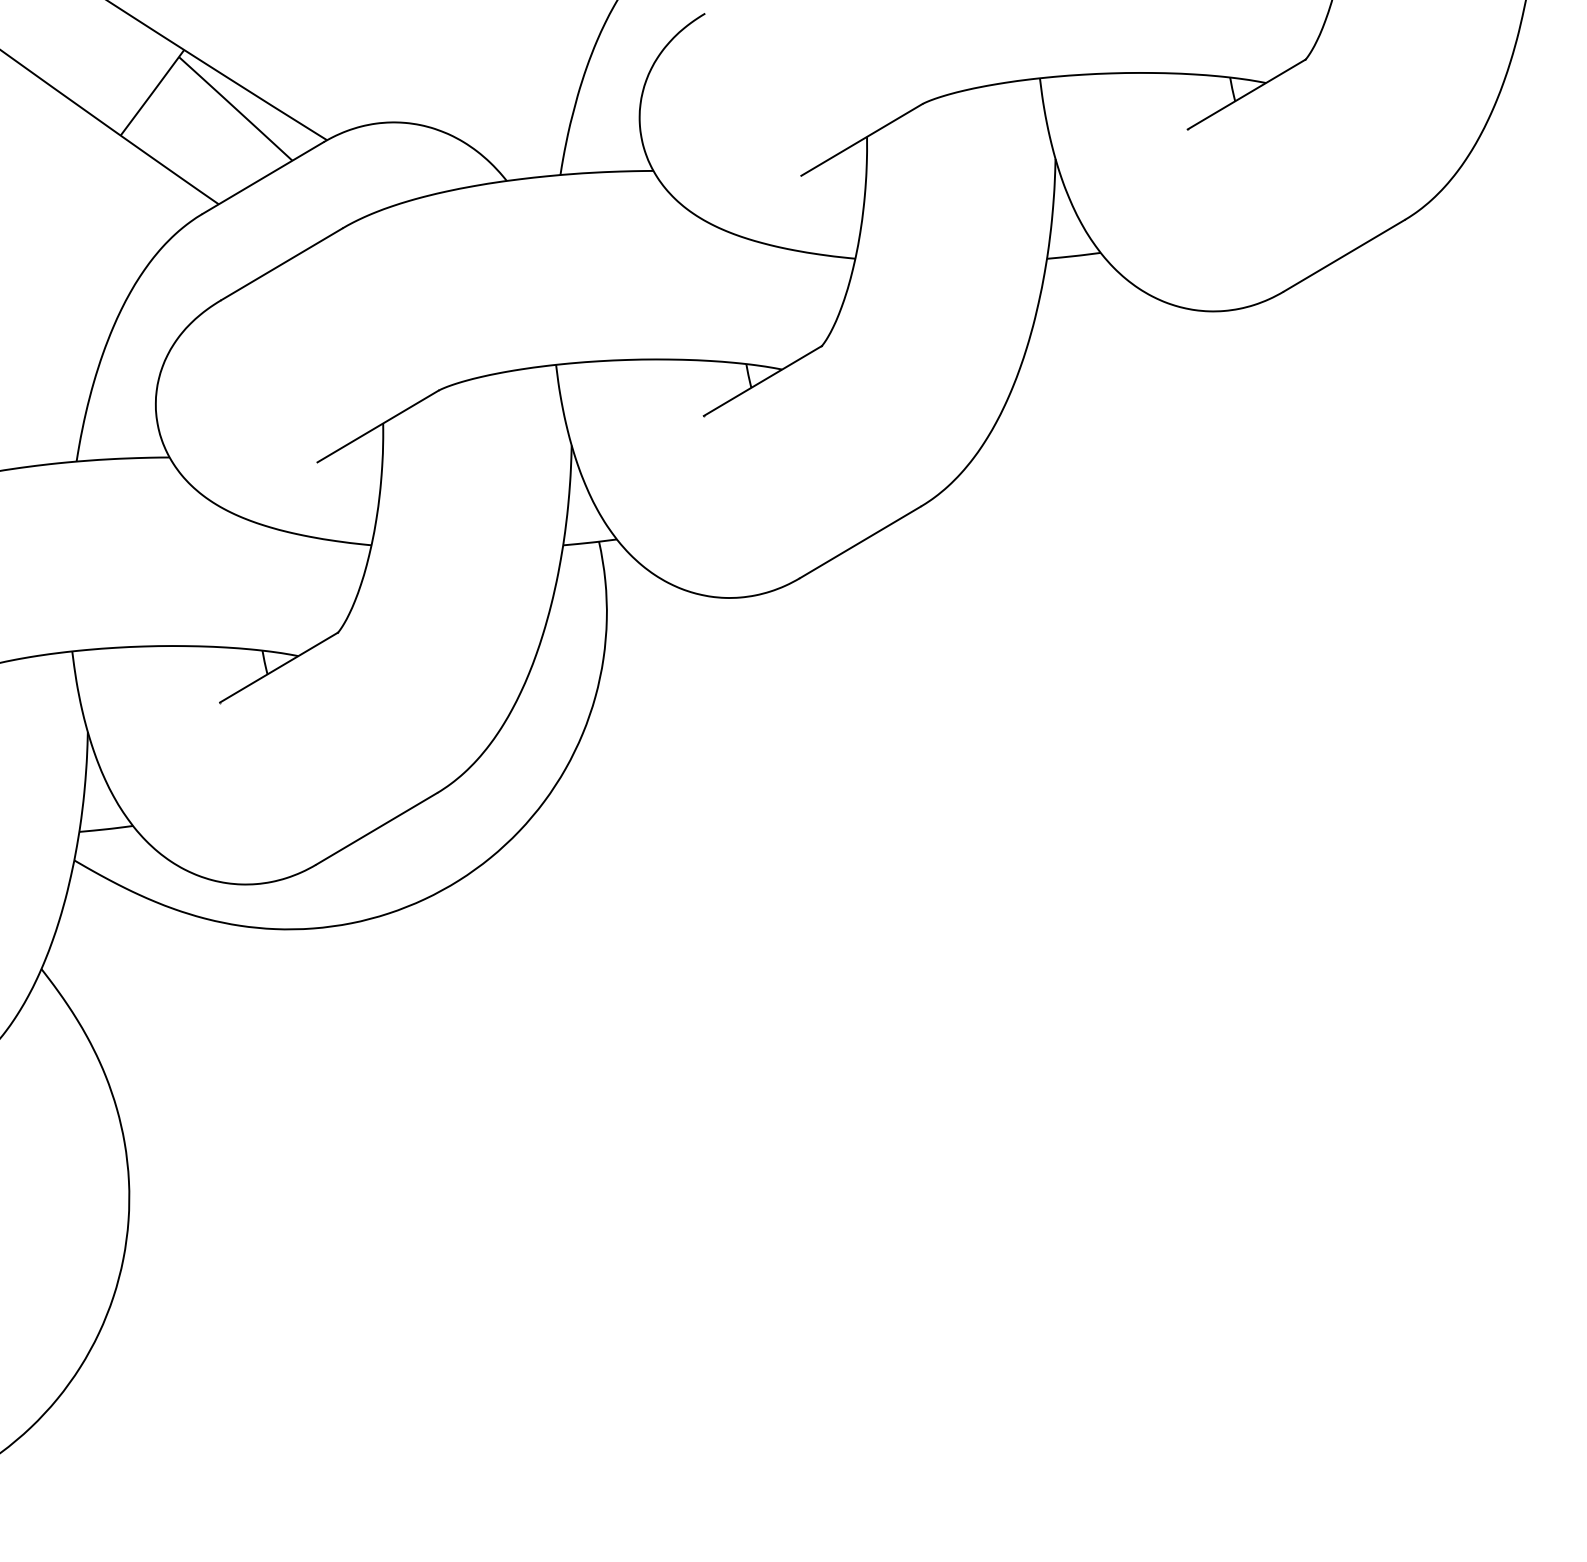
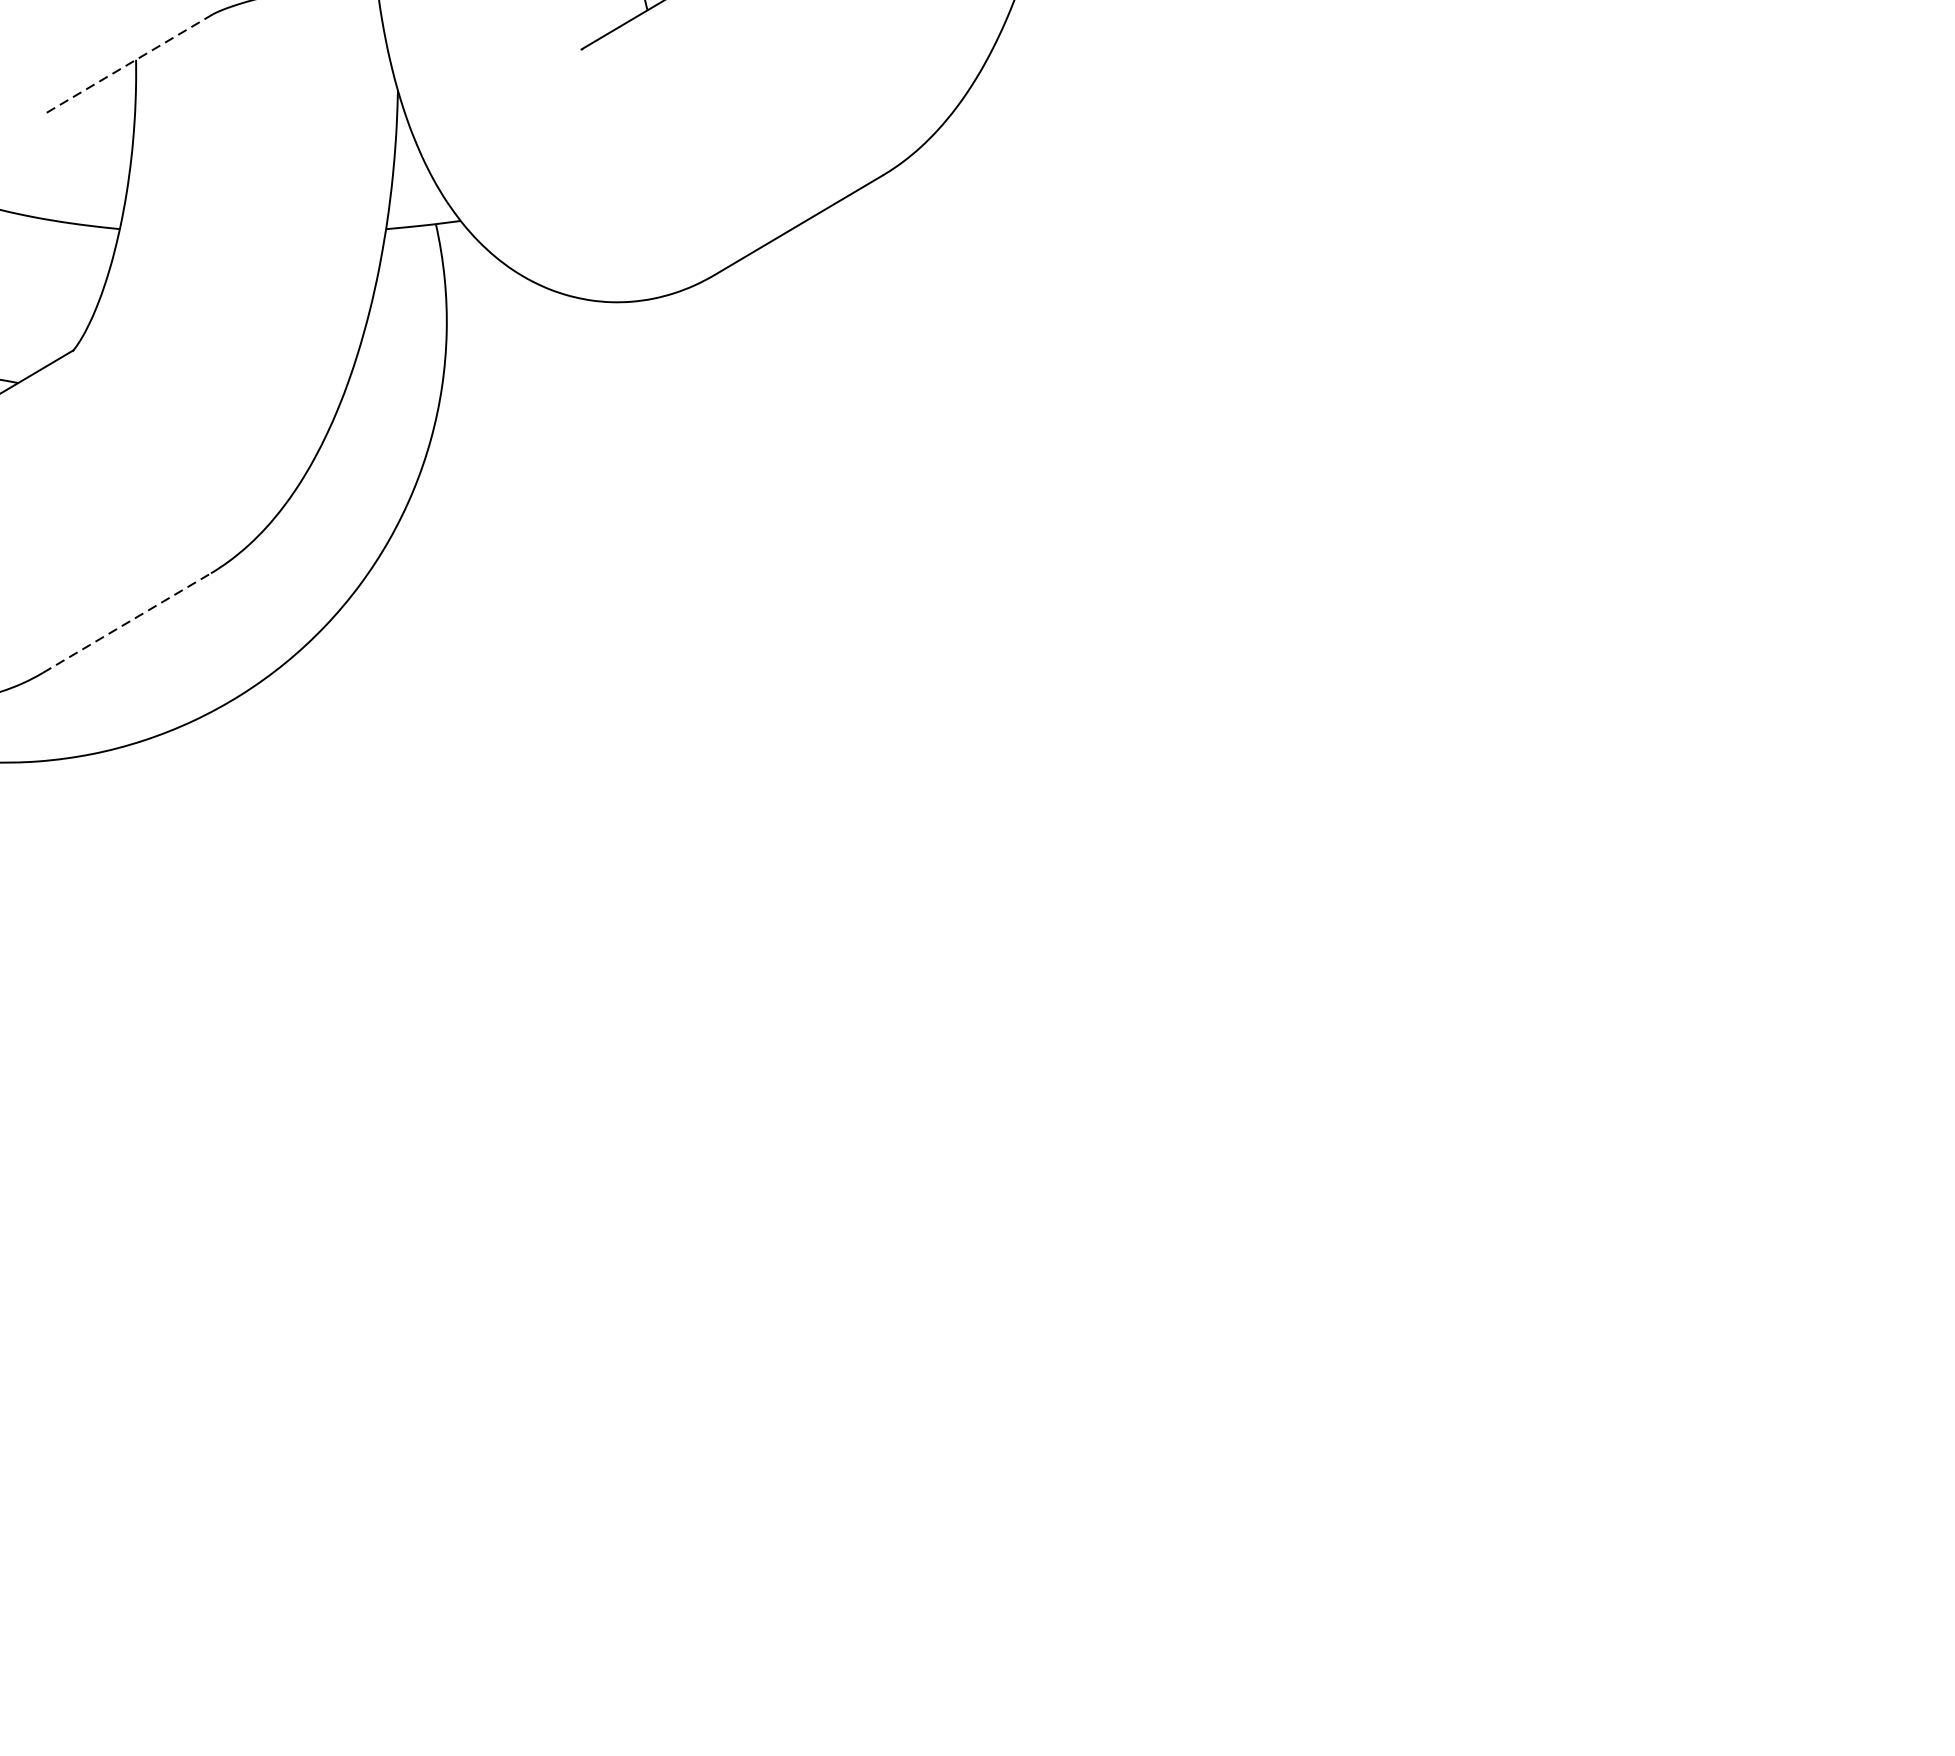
line: (377, 426) -> (128, 64), solid -> dashed
line: (377, 828) -> (128, 622), solid -> dashed

